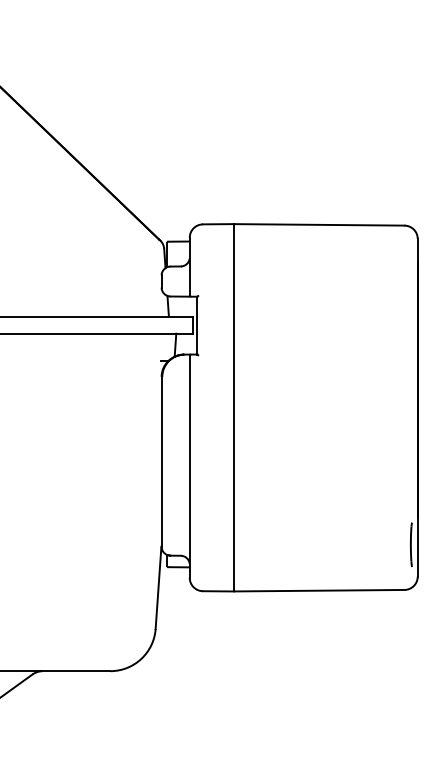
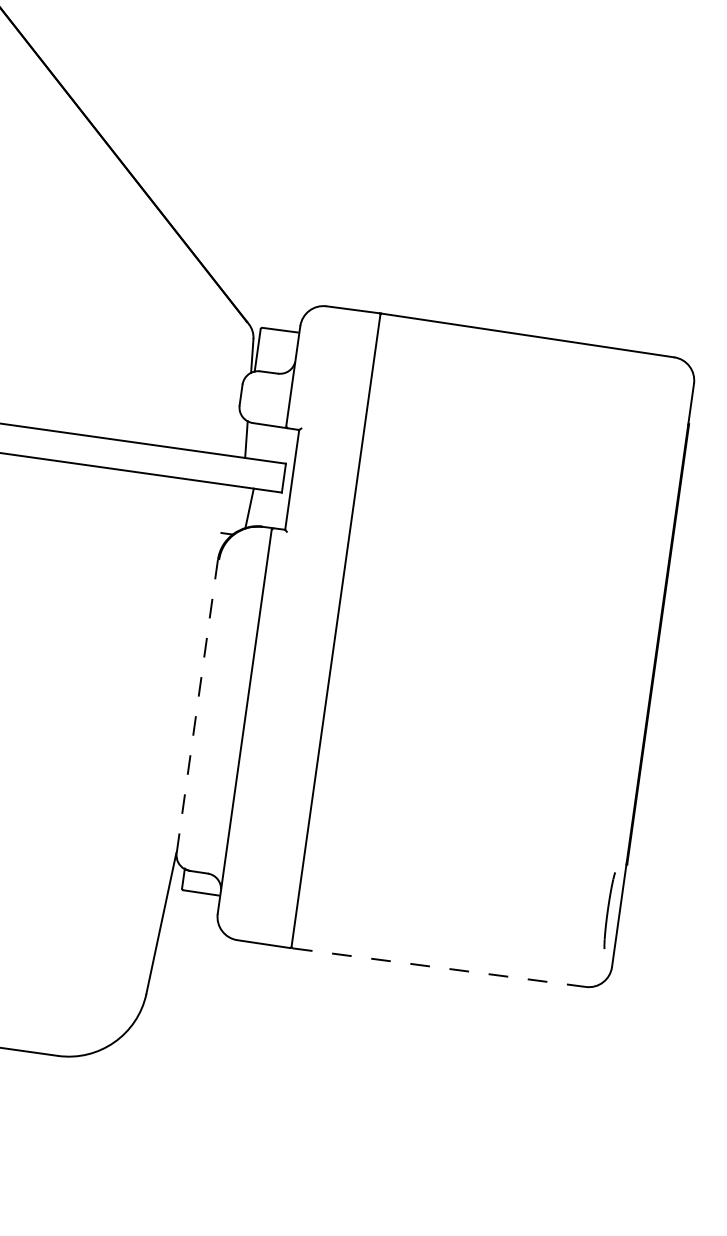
line: (161, 461) -> (197, 705), solid -> dashed
line: (319, 590) -> (438, 967), solid -> dashed

